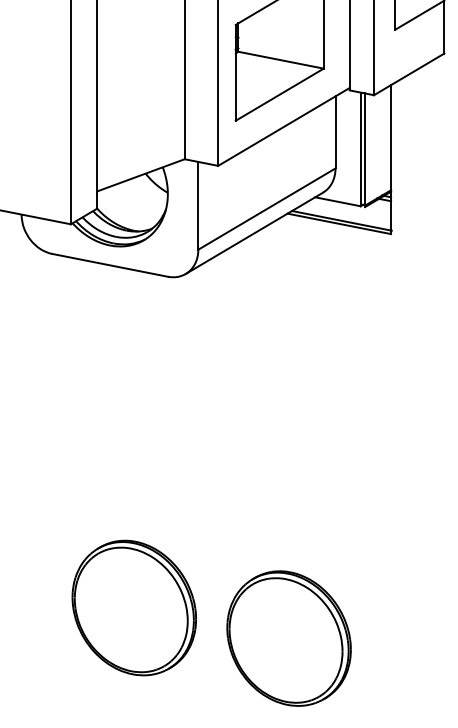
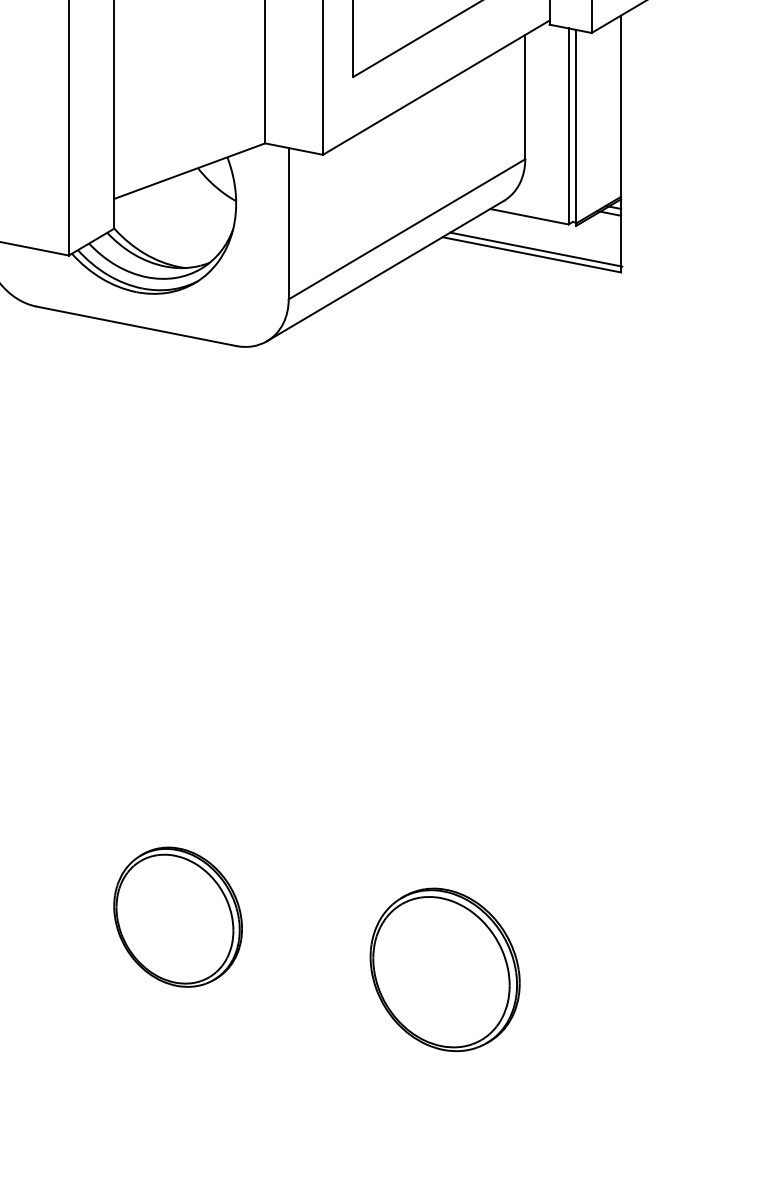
part: (133, 607) -> (176, 916), size x0.6
part: (288, 638) -> (444, 969), size x0.7

